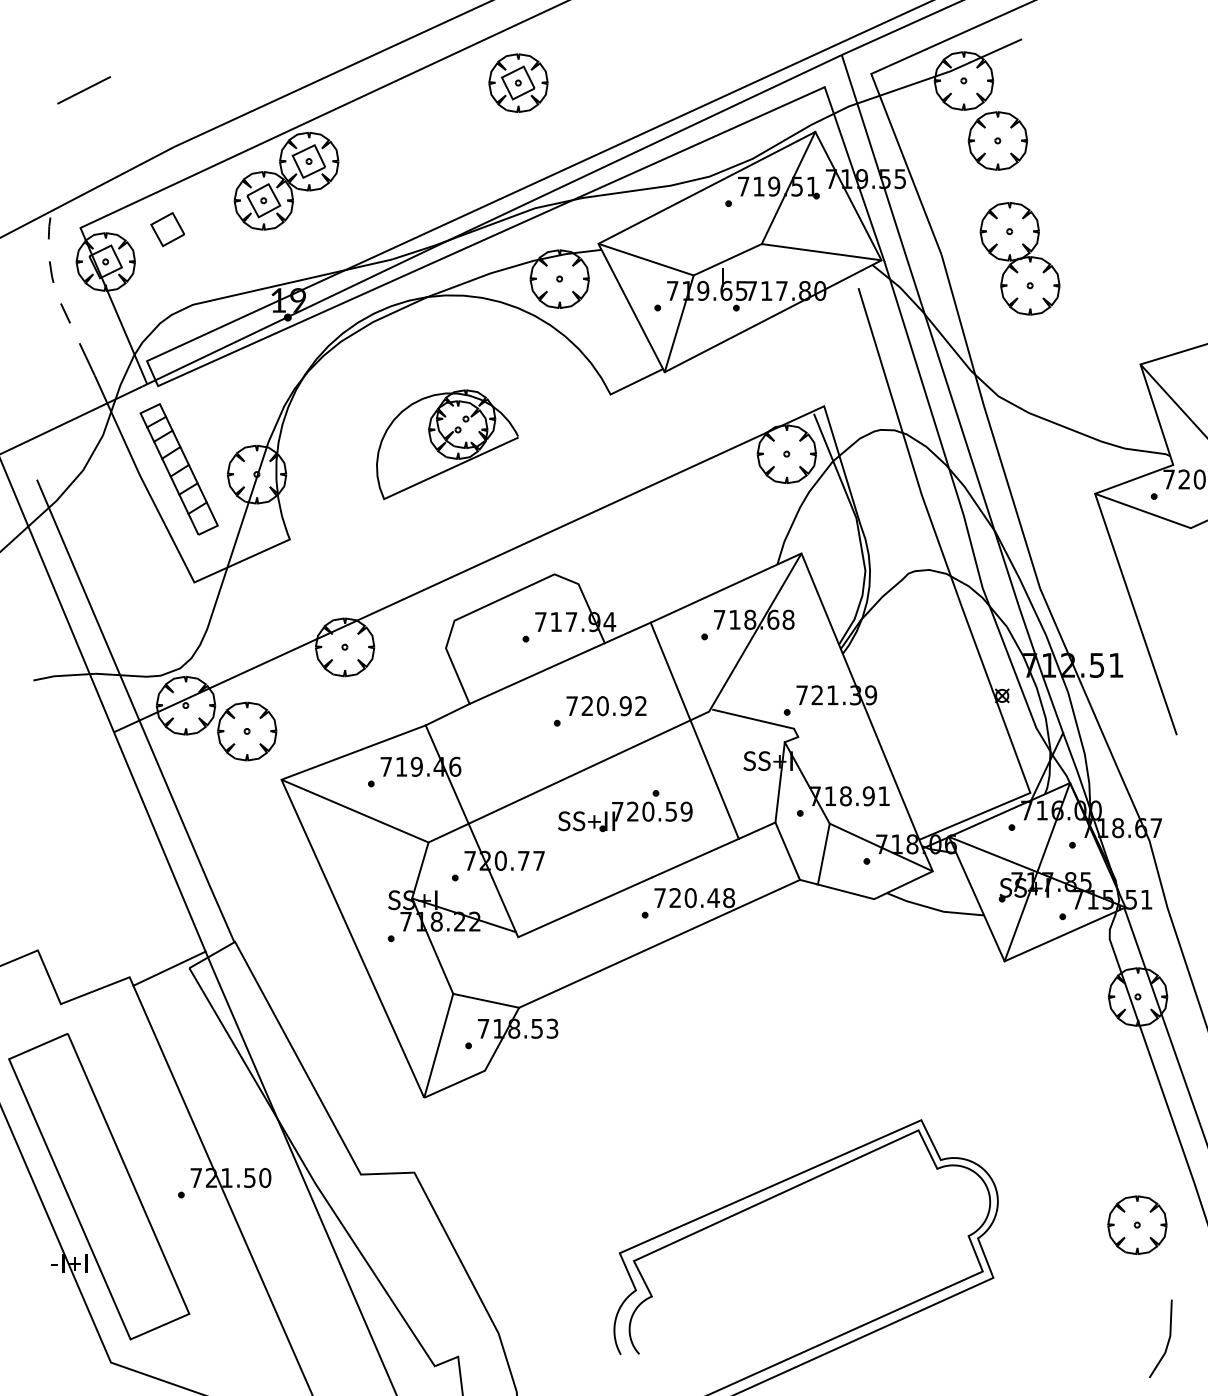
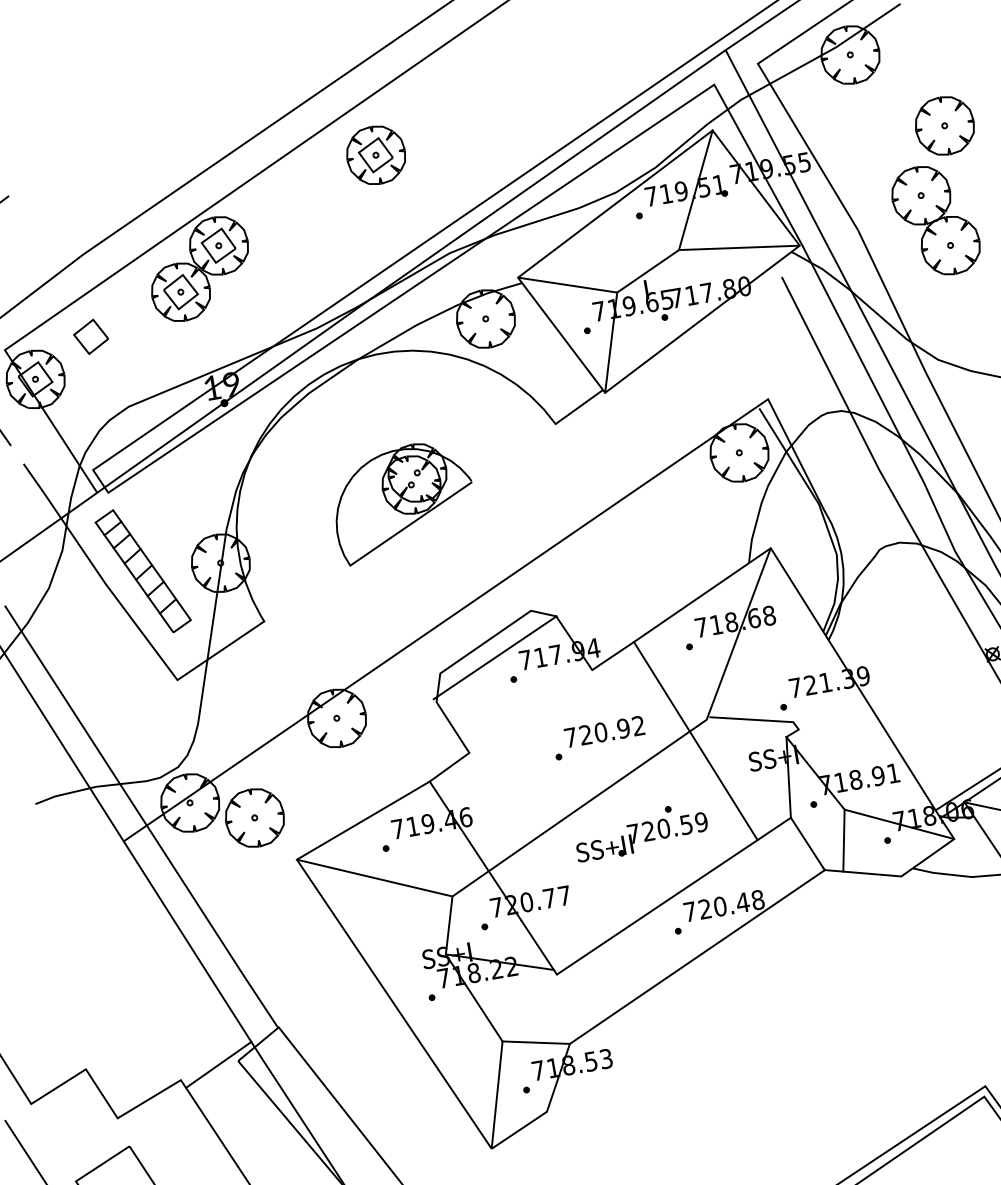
part: (518, 82) -> (376, 154), moved
part: (997, 140) -> (944, 125), moved
line: (536, 673) -> (494, 657), moved

